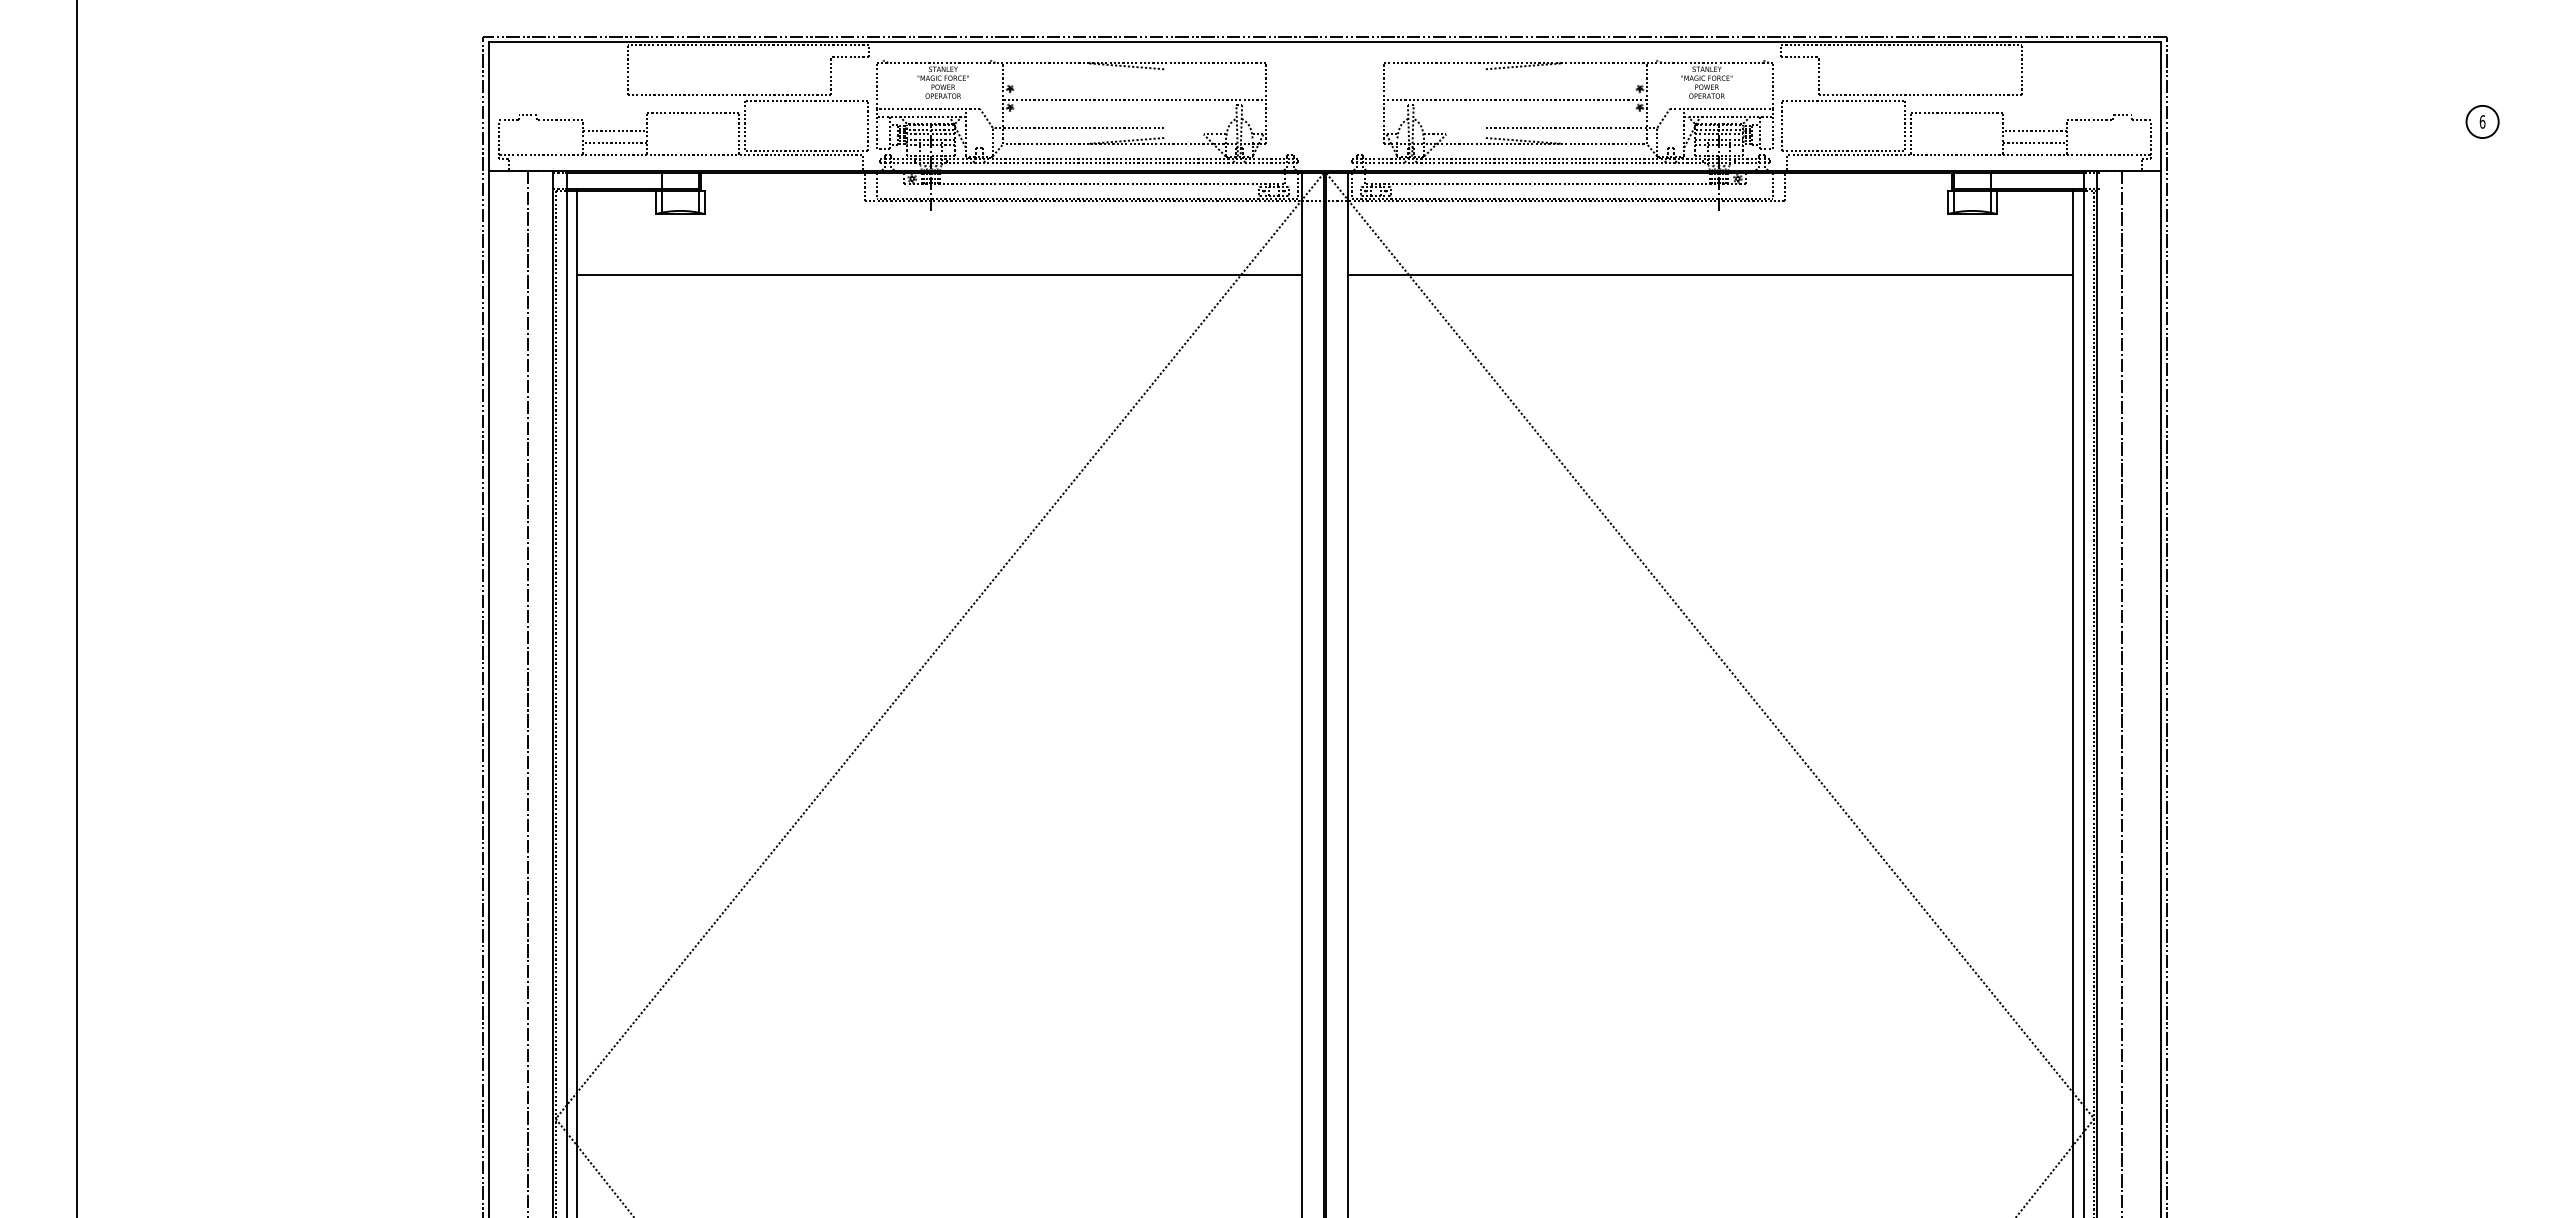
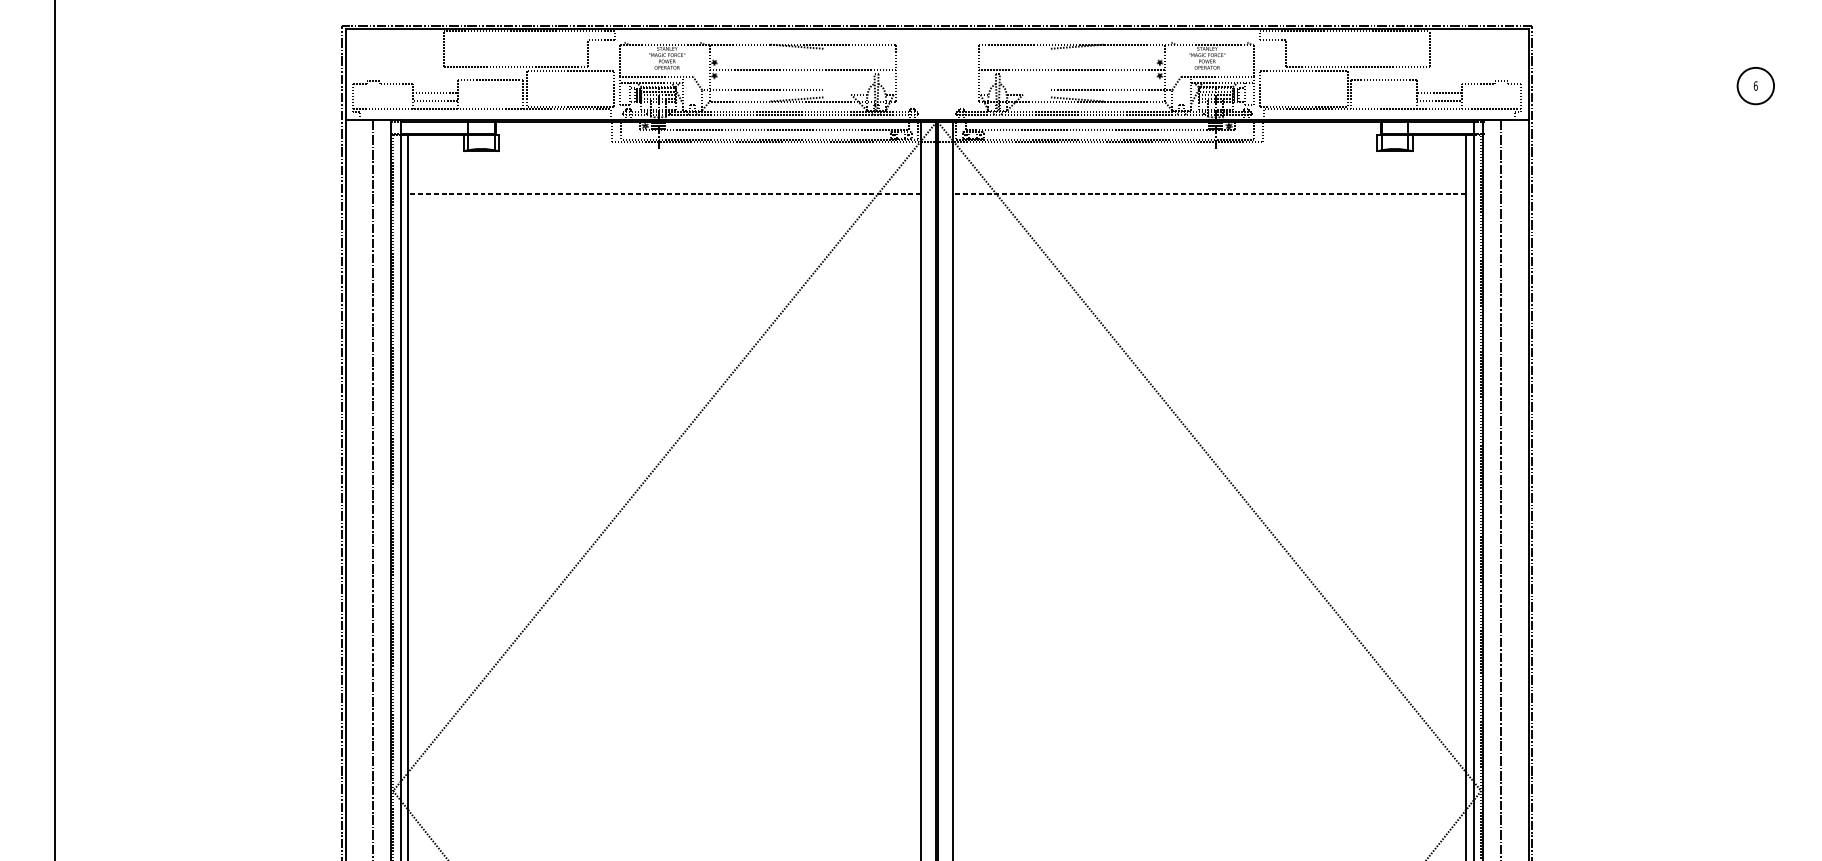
circle: (2482, 121) -> (1755, 85), size x1.6
line: (939, 275) -> (664, 194), solid -> dashed
line: (1710, 275) -> (1209, 194), solid -> dashed

